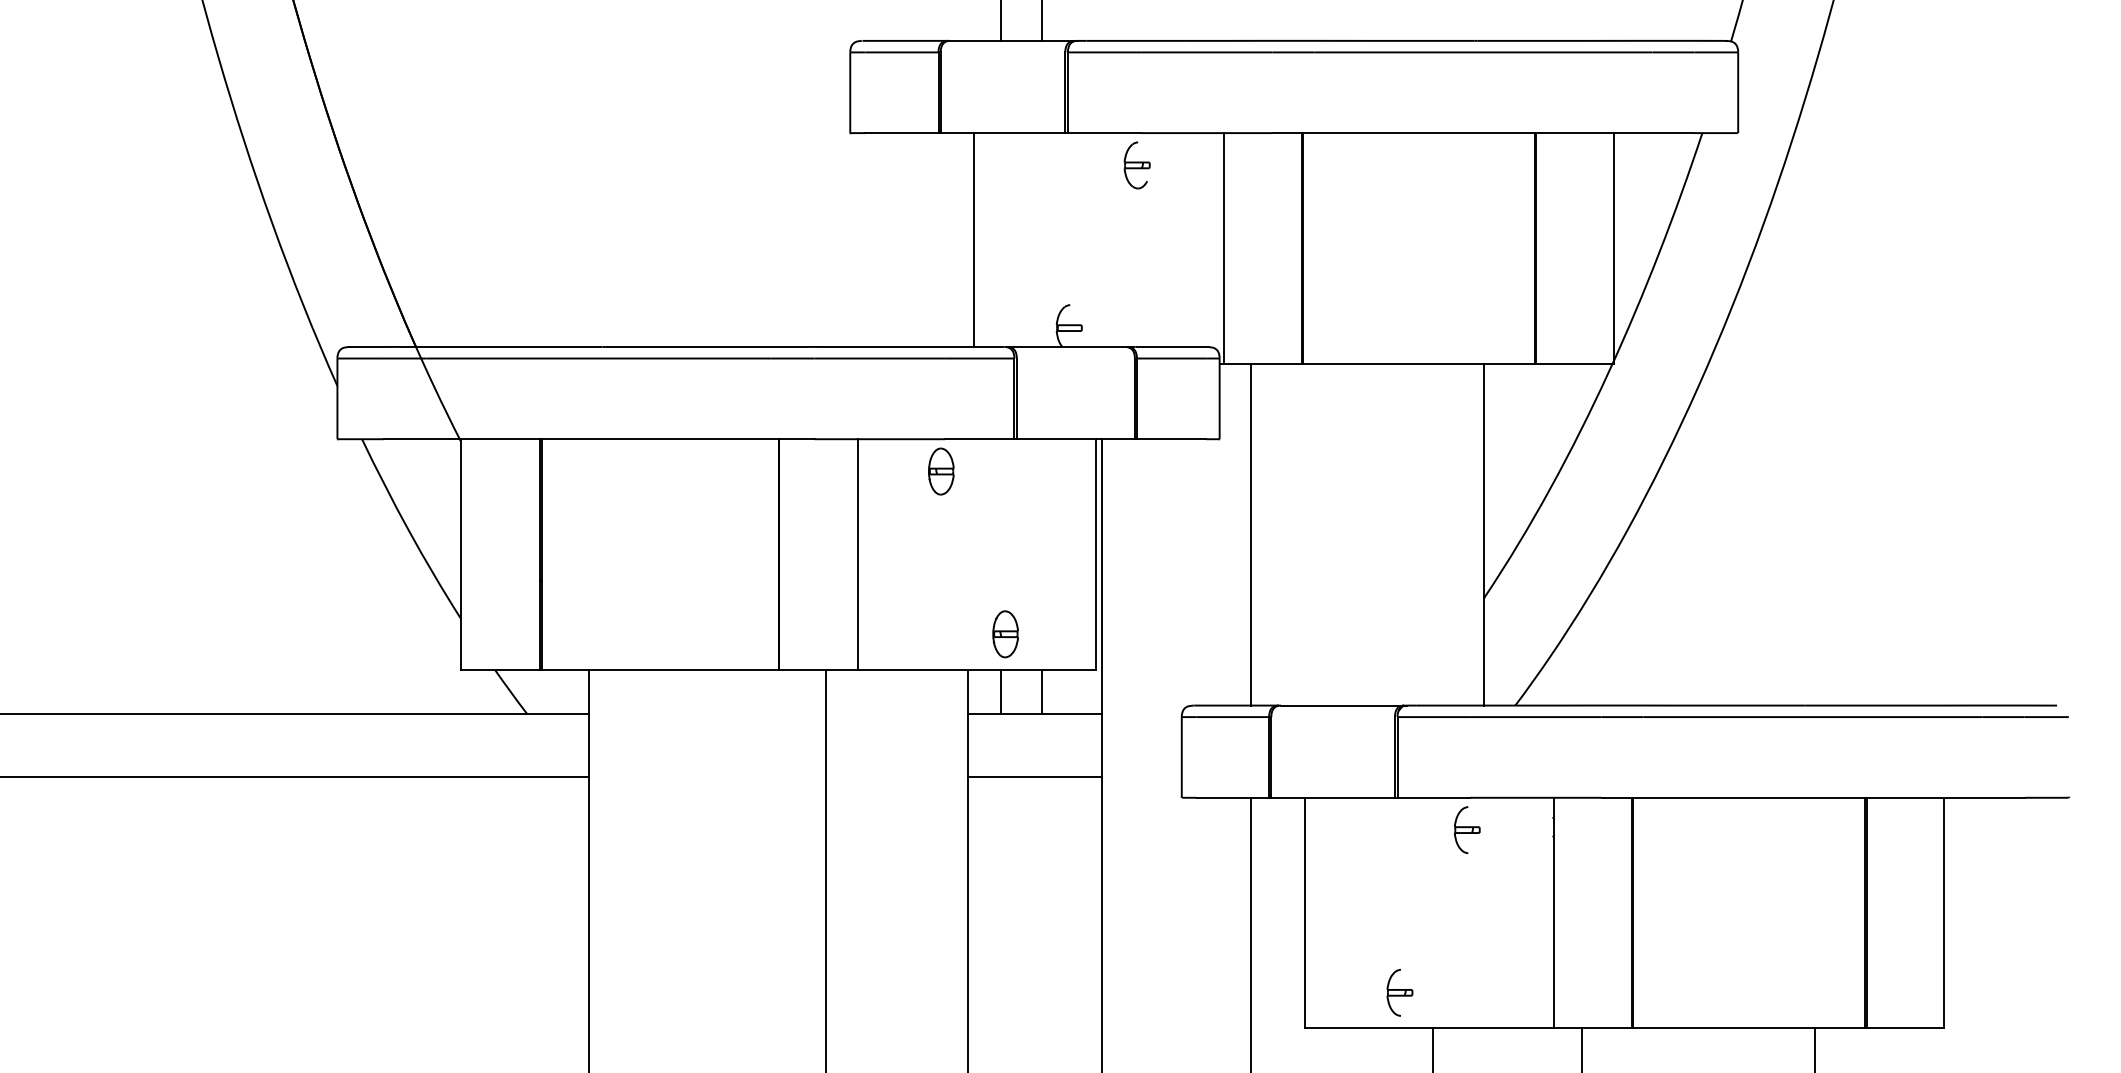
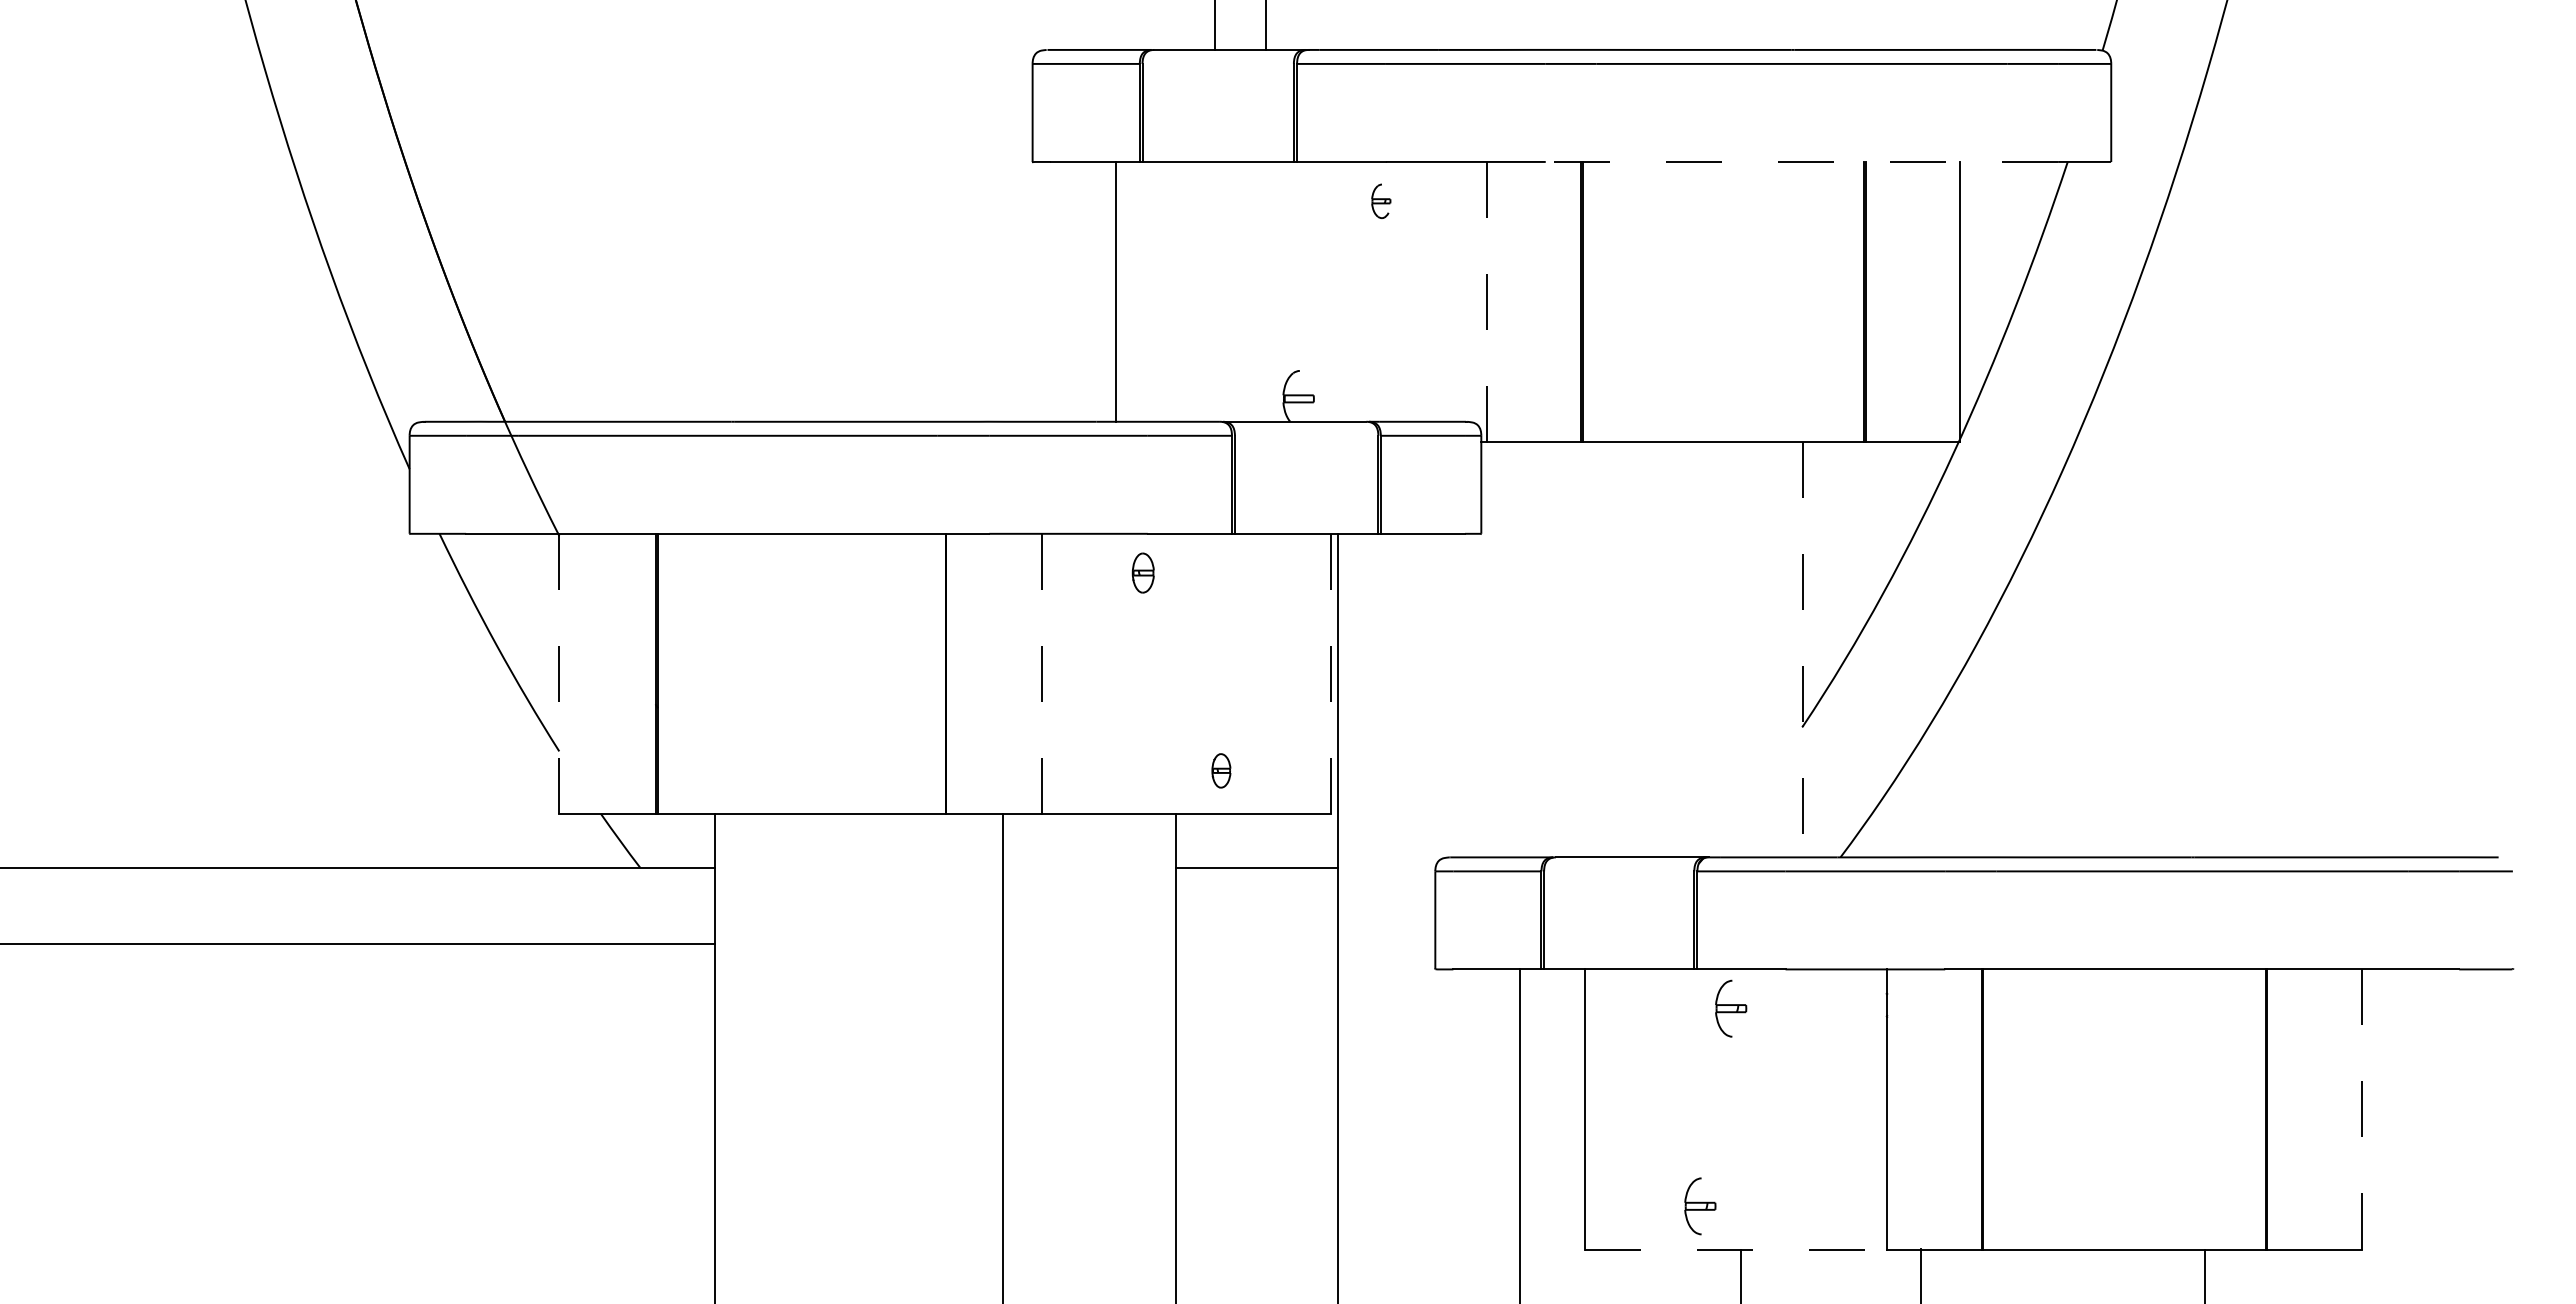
line: (1483, 132) -> (1801, 161), solid -> dashed
part: (1137, 165) -> (1381, 201), size x0.6
line: (973, 239) -> (1115, 291), moved
line: (1223, 247) -> (1486, 301), solid -> dashed
part: (941, 471) -> (1143, 572), size x0.7
line: (1251, 534) -> (1519, 649), removed
line: (1484, 534) -> (1802, 649), solid -> dashed
line: (460, 554) -> (559, 673), solid -> dashed
line: (858, 554) -> (1042, 673), solid -> dashed
line: (1095, 555) -> (1330, 674), solid -> dashed
part: (1005, 634) -> (1221, 770), size x0.6
line: (1000, 691) -> (1215, 840), removed
line: (1041, 691) -> (1265, 840), removed
line: (1034, 777) -> (1256, 944), removed
part: (1467, 829) -> (1731, 1008), moved
line: (1944, 912) -> (2361, 1108), solid -> dashed
line: (1429, 1028) -> (1736, 1249), solid -> dashed

